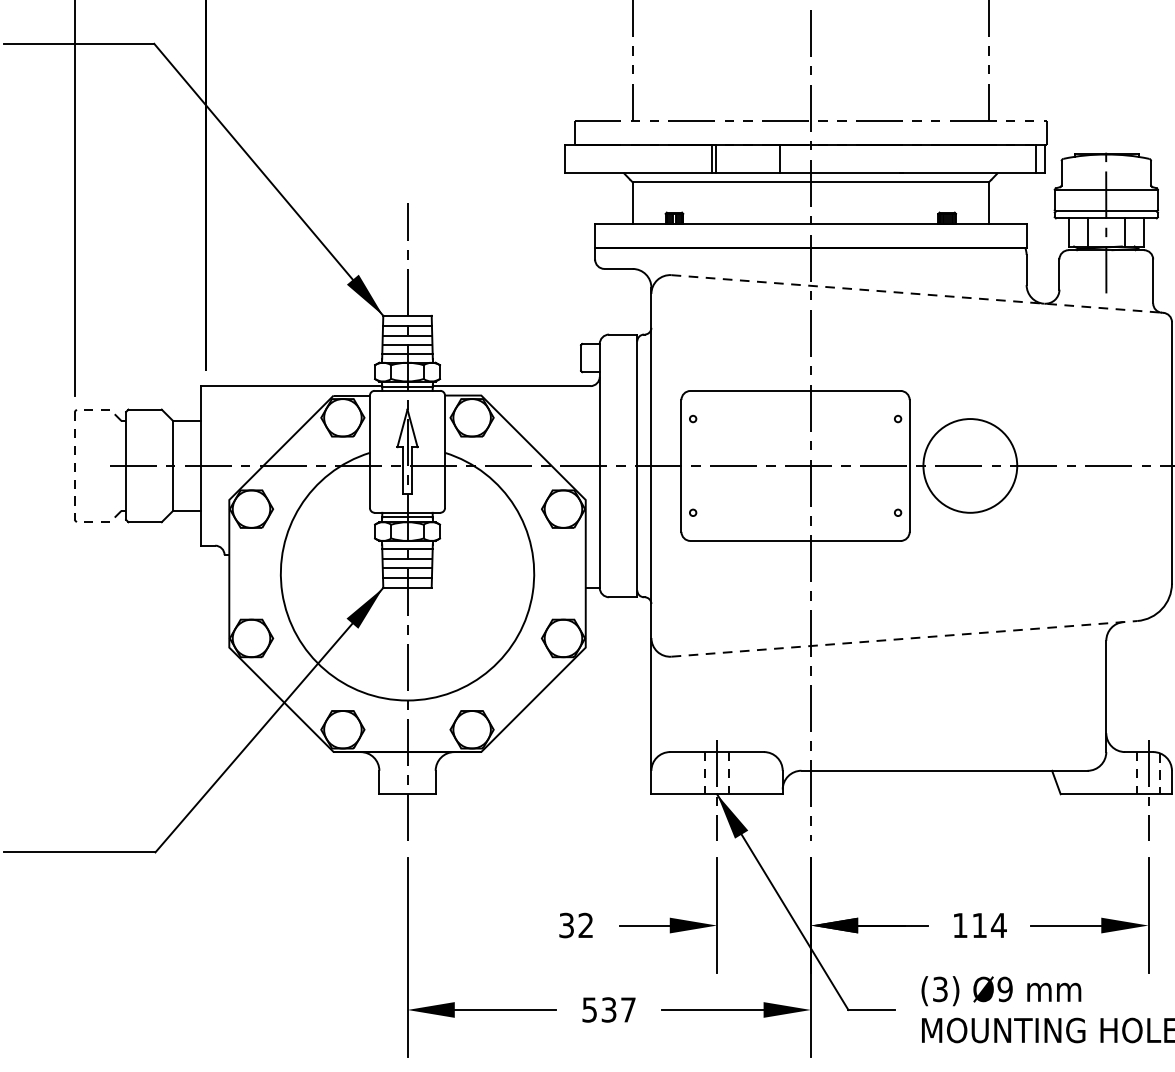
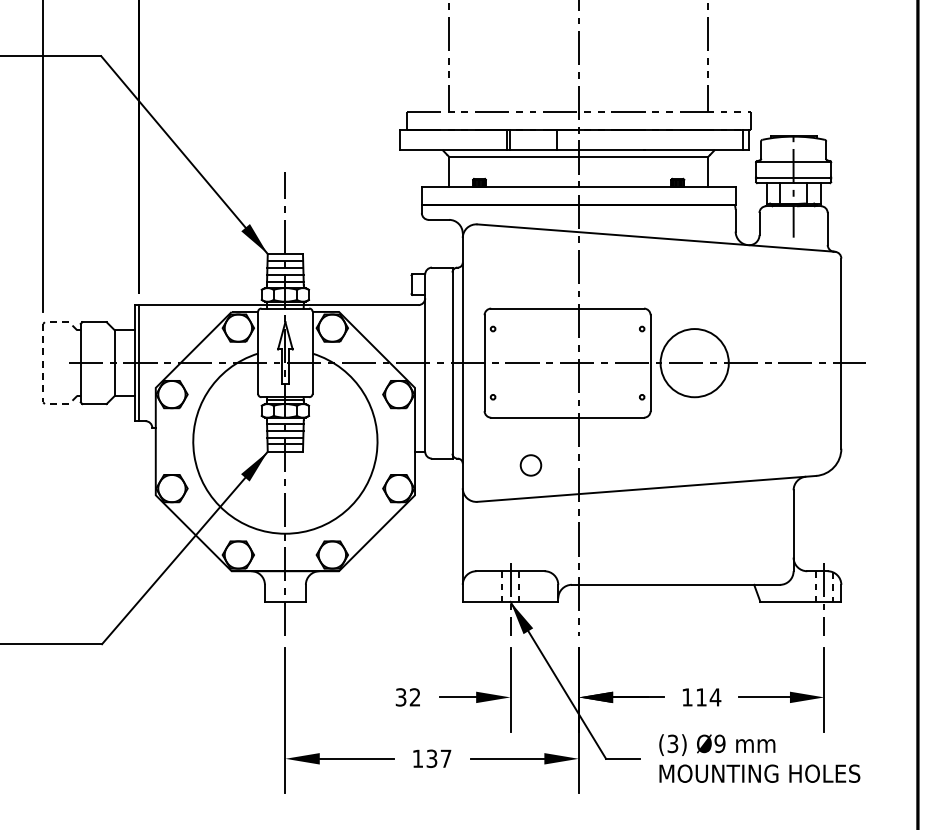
line: (916, 294) -> (655, 238), dashed -> solid
line: (205, 466) -> (138, 363), added
circle: (744, 606) -> (530, 465), added
line: (904, 638) -> (646, 488), dashed -> solid
text: (589, 1009) -> (417, 758), 537 -> 137

